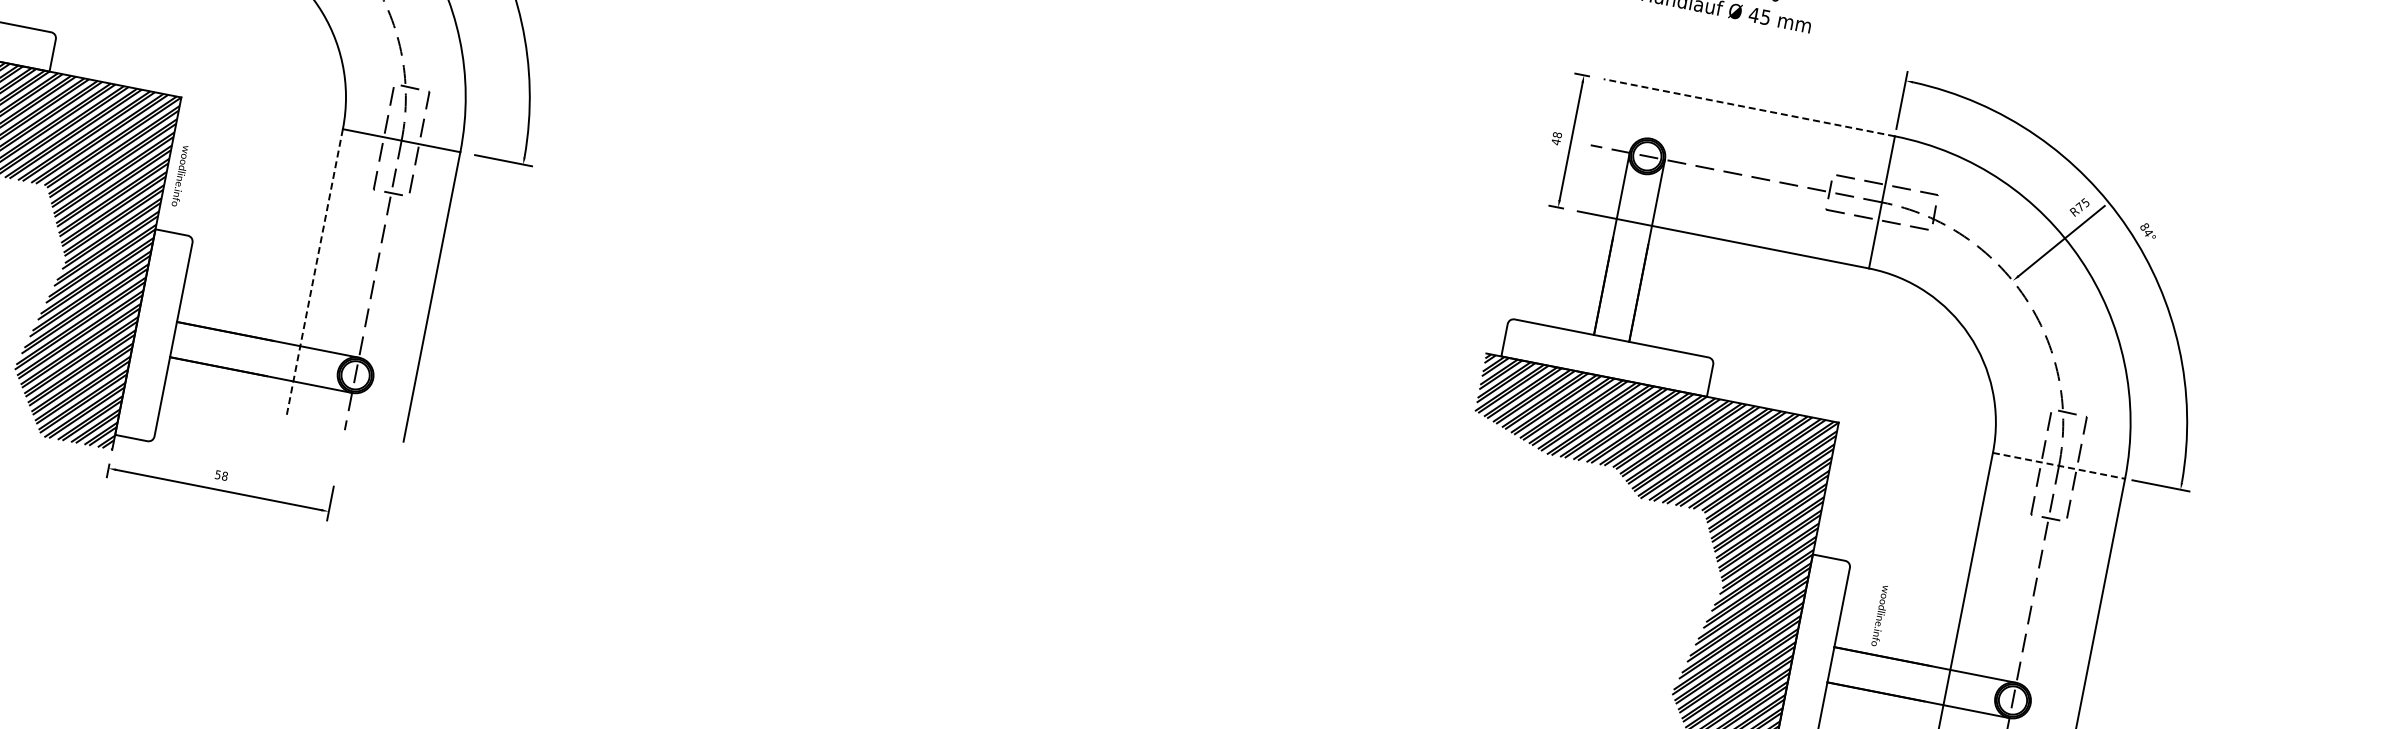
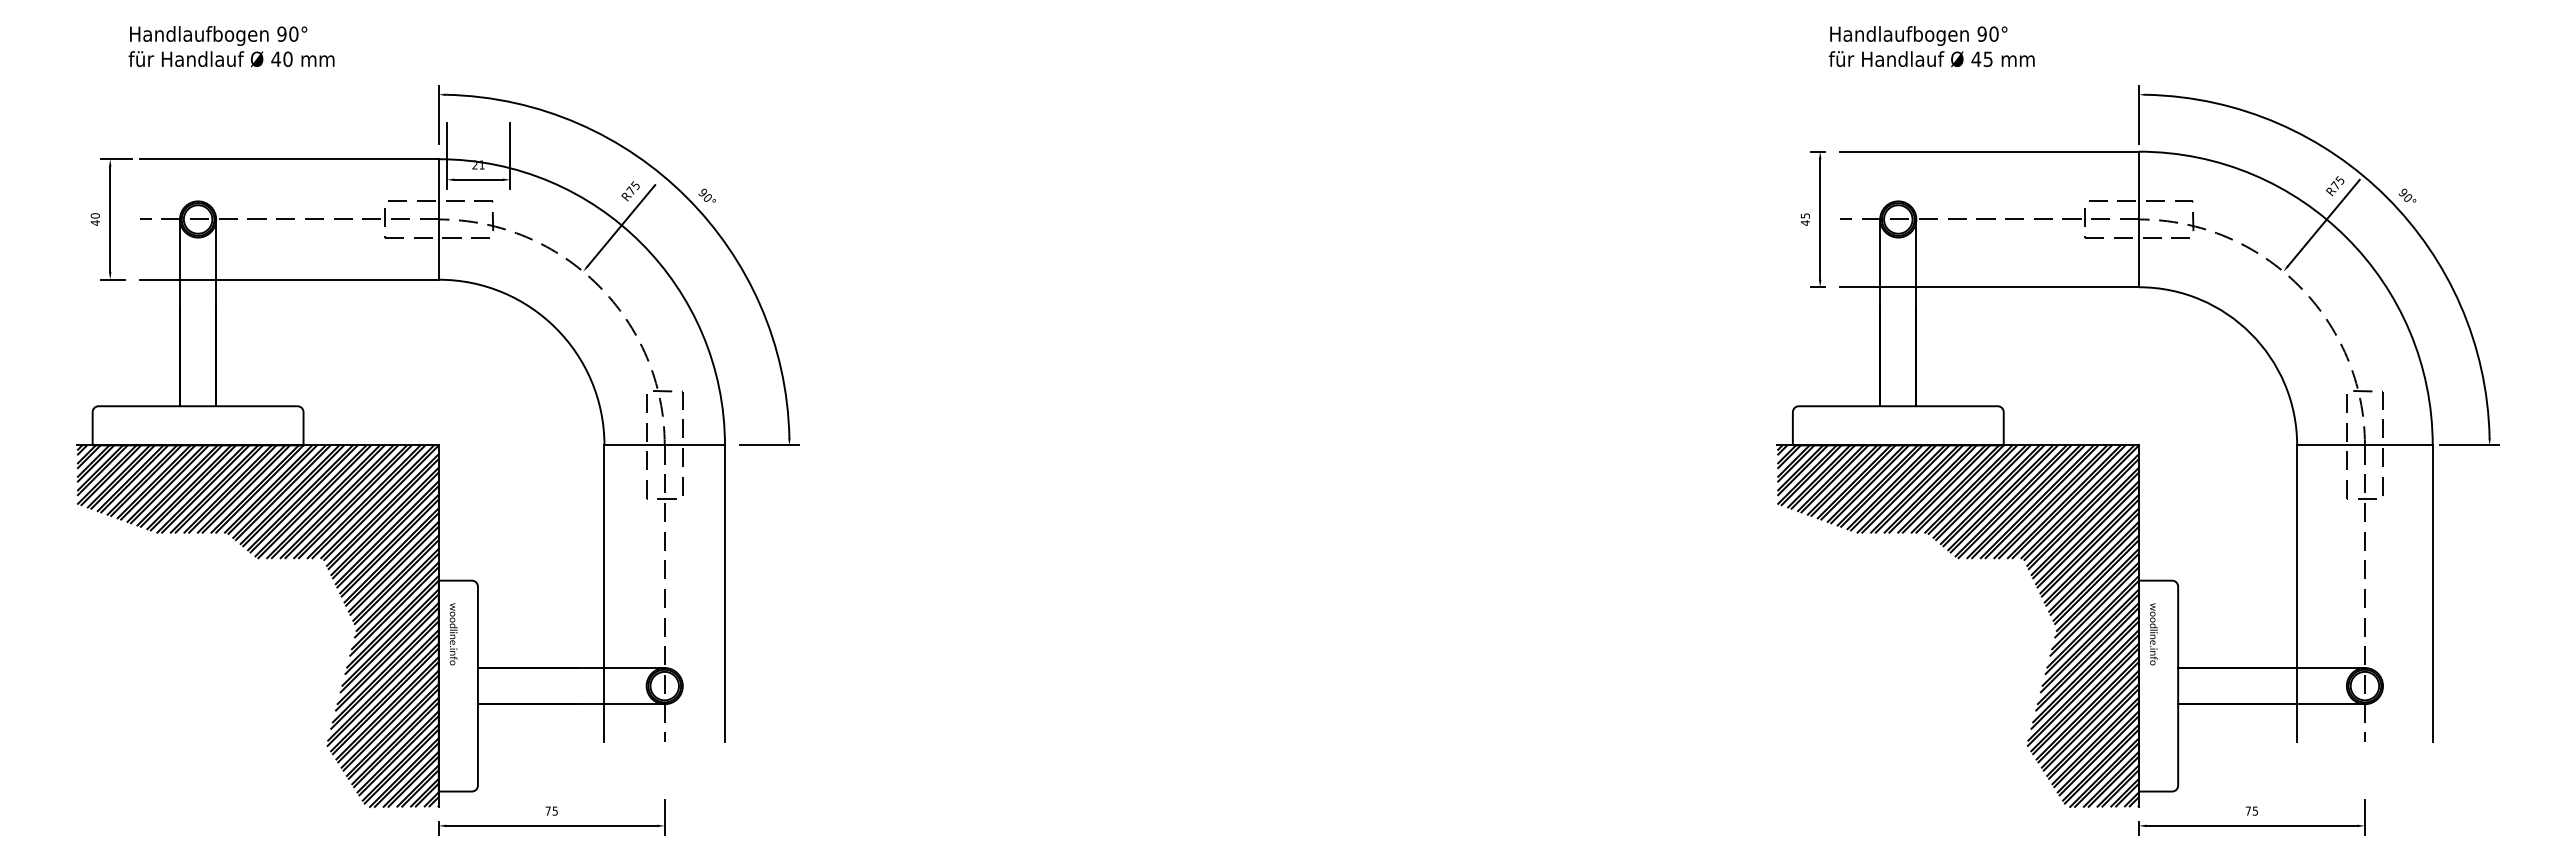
line: (1749, 107) -> (1989, 151), dashed -> solid
text: (1556, 134) -> (1804, 215), 48 -> 45
text: (180, 176) -> (453, 634), moved
text: (2146, 229) -> (2405, 195), 84° -> 90°
line: (314, 274) -> (604, 594), dashed -> solid
line: (2058, 465) -> (2364, 445), dashed -> solid
text: (221, 474) -> (551, 810), 58 -> 75
text: (1880, 616) -> (2153, 634), moved

